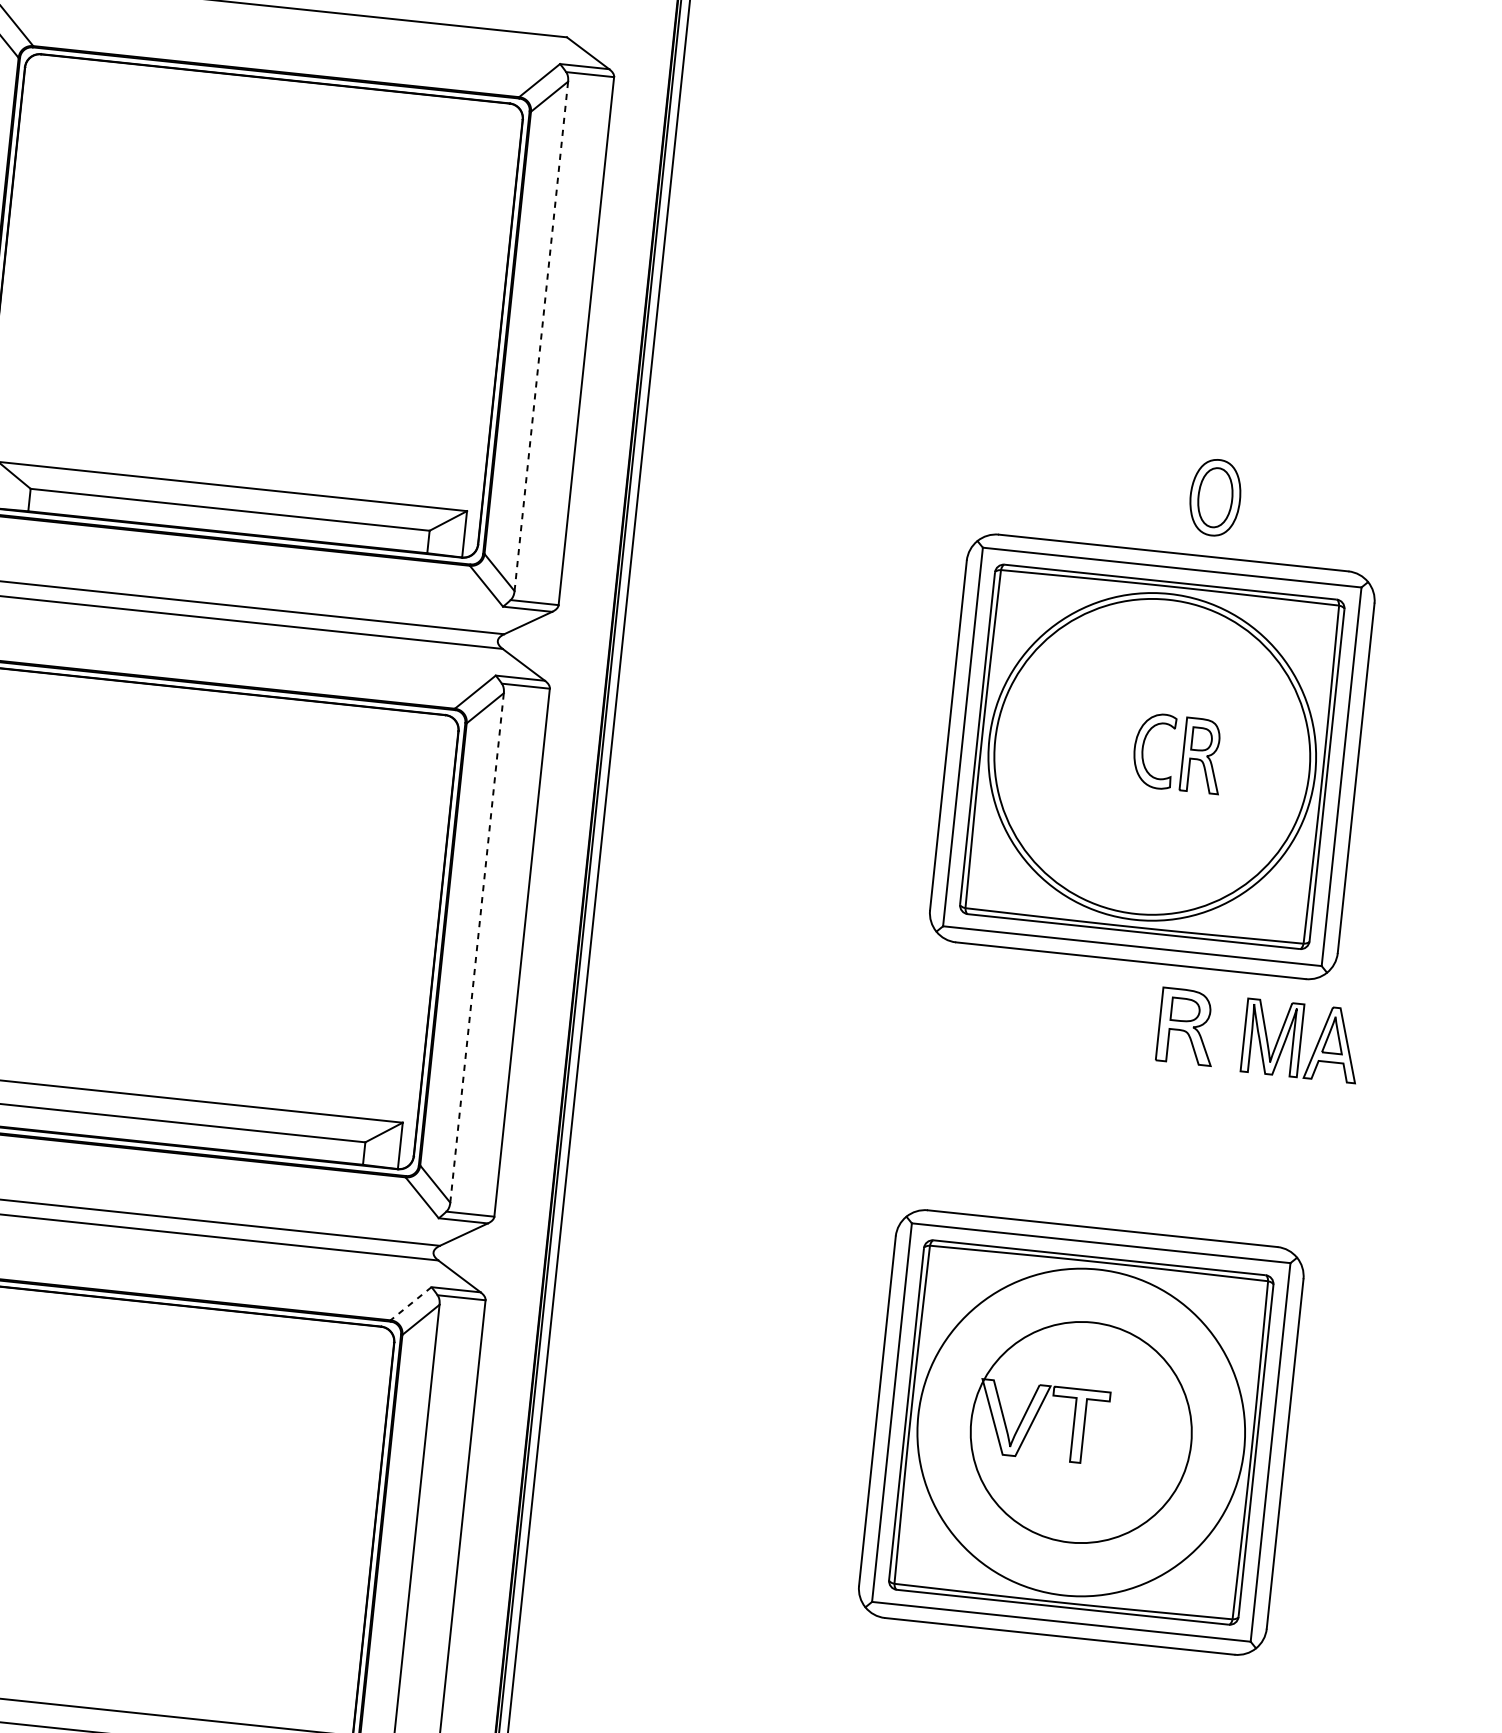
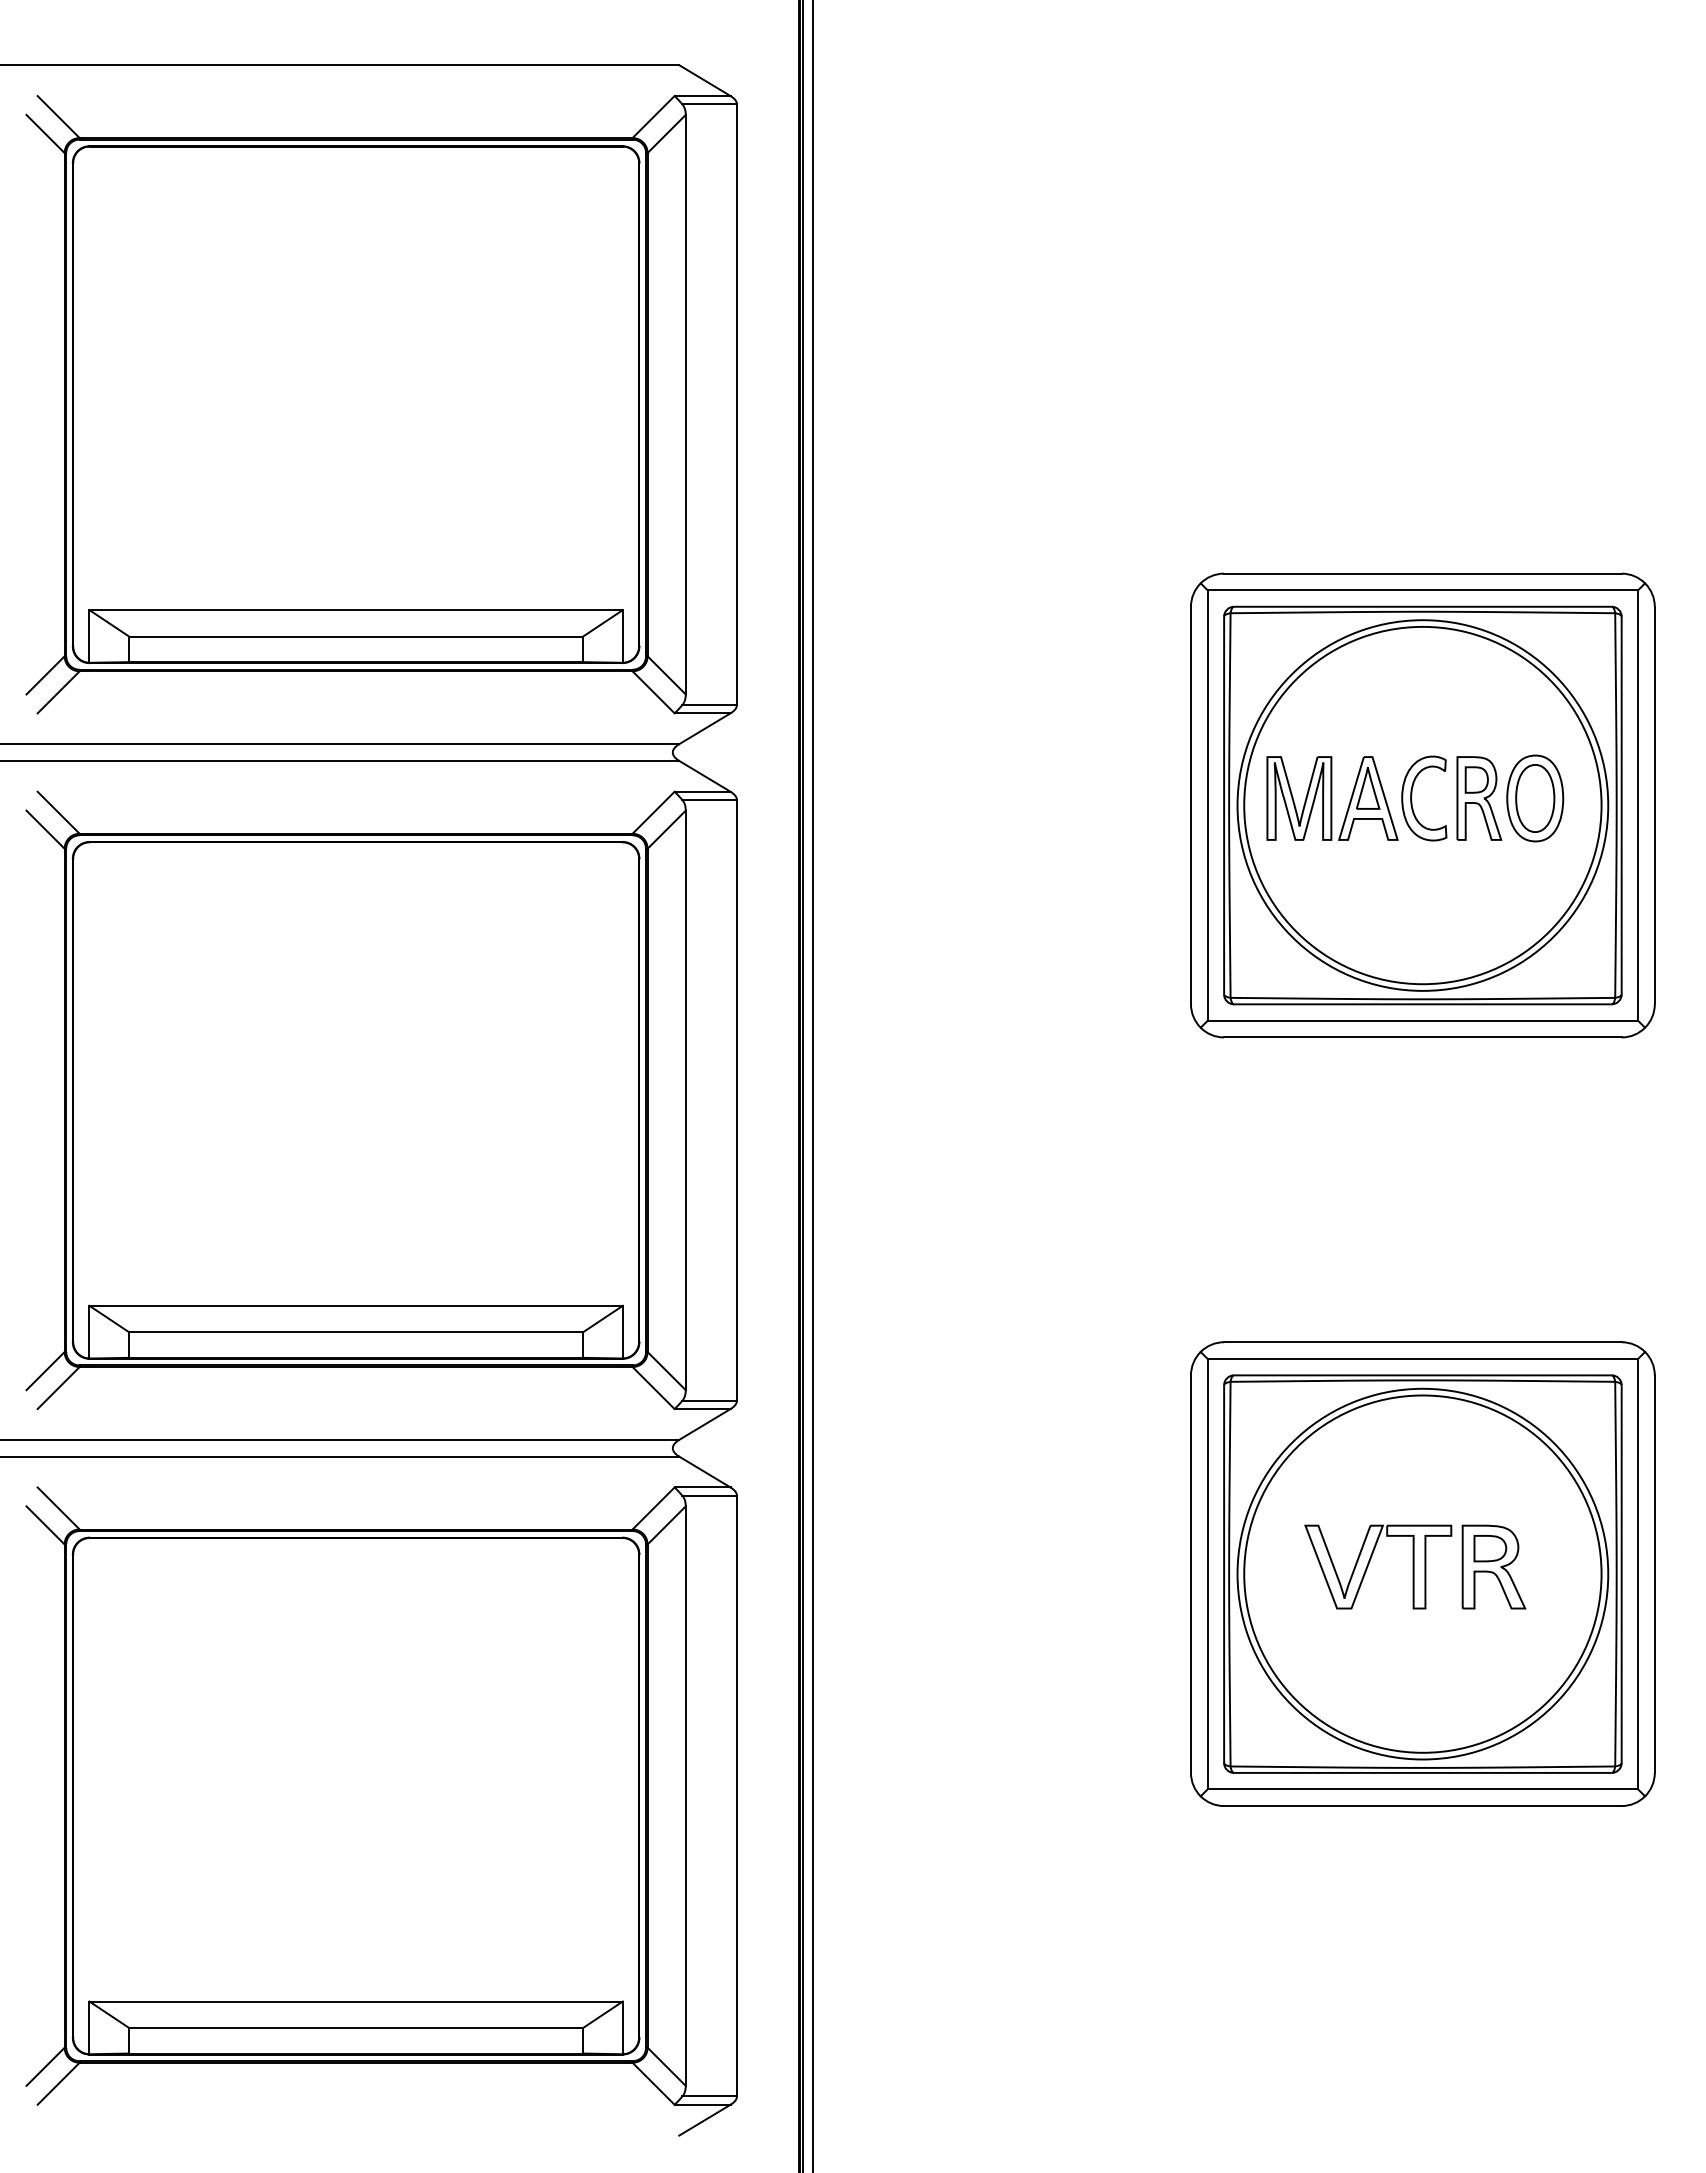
line: (541, 336) -> (685, 404), dashed -> solid
part: (1215, 497) -> (1535, 798), moved
line: (476, 948) -> (685, 1100), dashed -> solid
part: (1186, 1026) -> (1493, 1566), moved
part: (1301, 1040) -> (1332, 798), moved
line: (411, 1303) -> (653, 1508), dashed -> solid
circle: (1080, 1431) -> (1422, 1573), size x1.43

